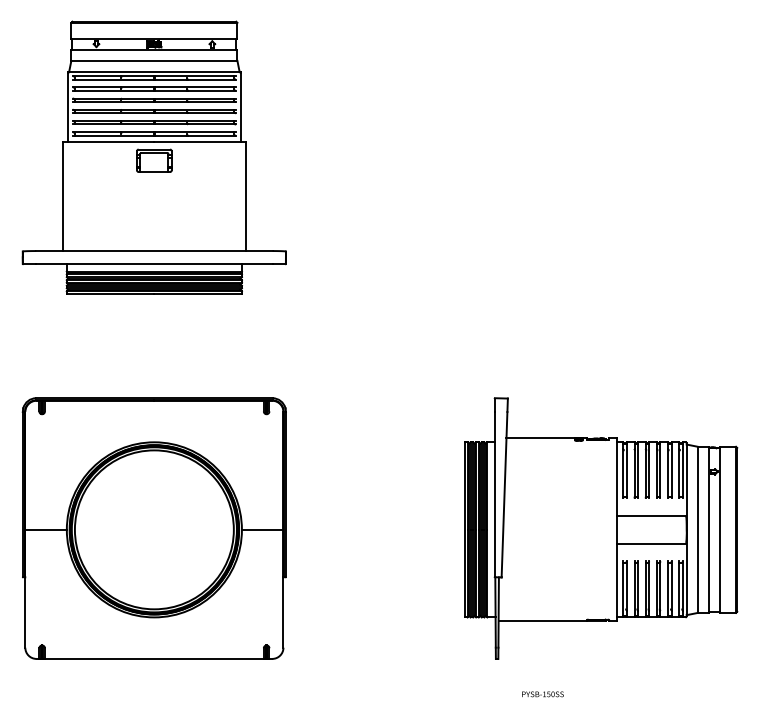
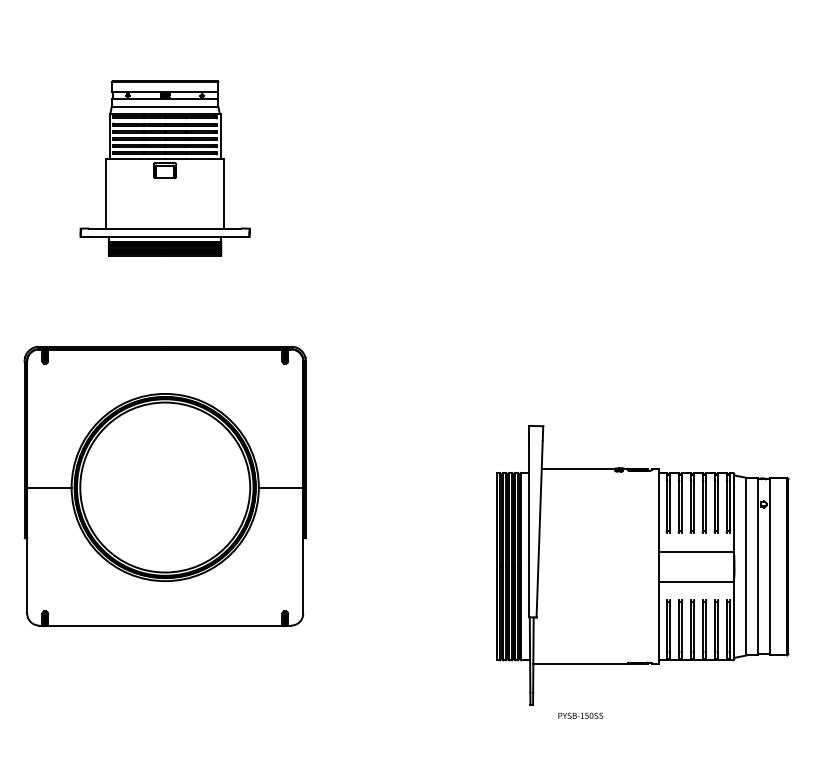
part: (153, 157) -> (164, 168), size x0.6
part: (153, 528) -> (164, 486), moved
text: (542, 694) -> (580, 715), moved

